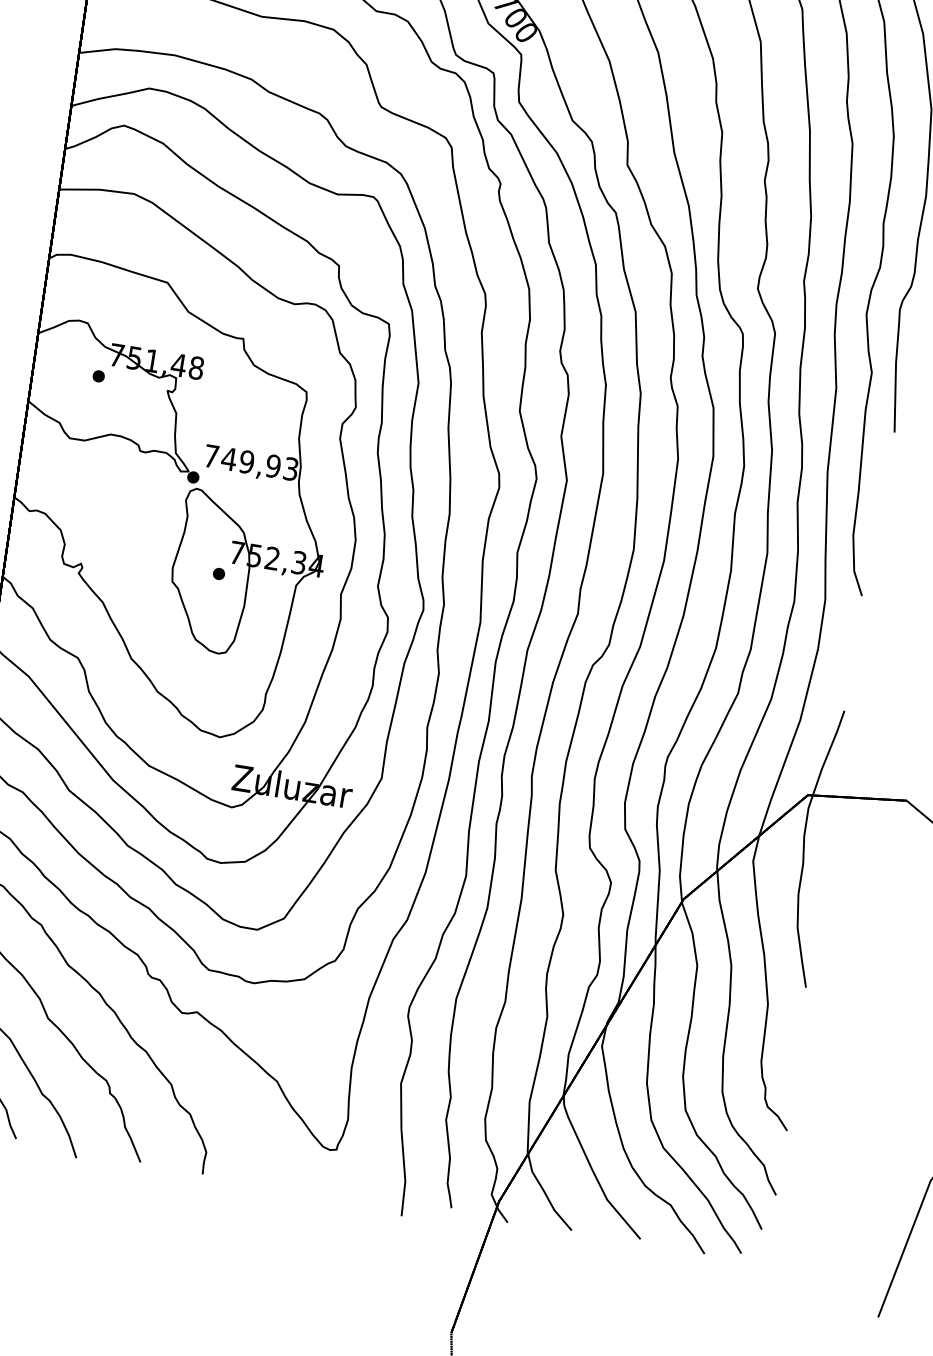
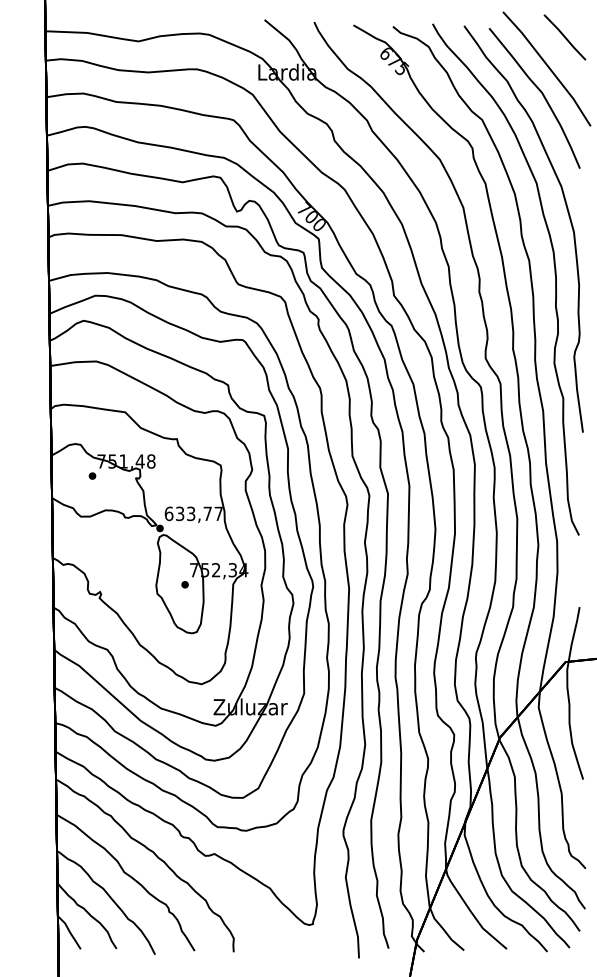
text: (250, 462) -> (193, 513), 749,93 -> 633,77

